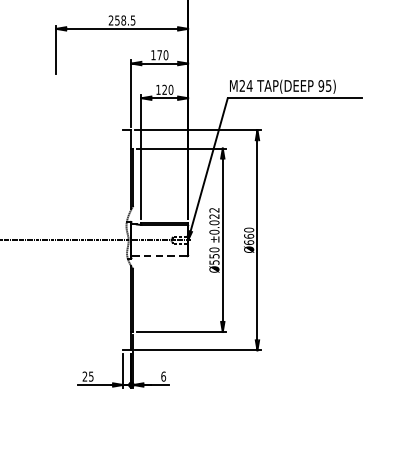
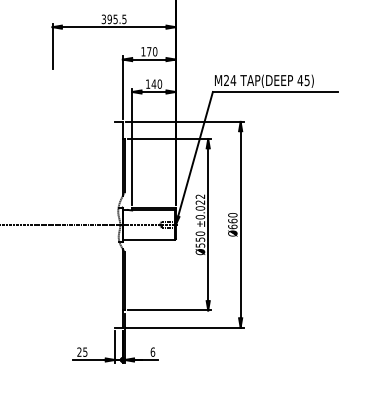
text: (117, 20) -> (109, 19), 258.5 -> 395.5
text: (321, 85) -> (300, 80), 95) -> 45)
text: (164, 89) -> (153, 83), 120 -> 140
line: (159, 256) -> (149, 239), dashed -> solid

